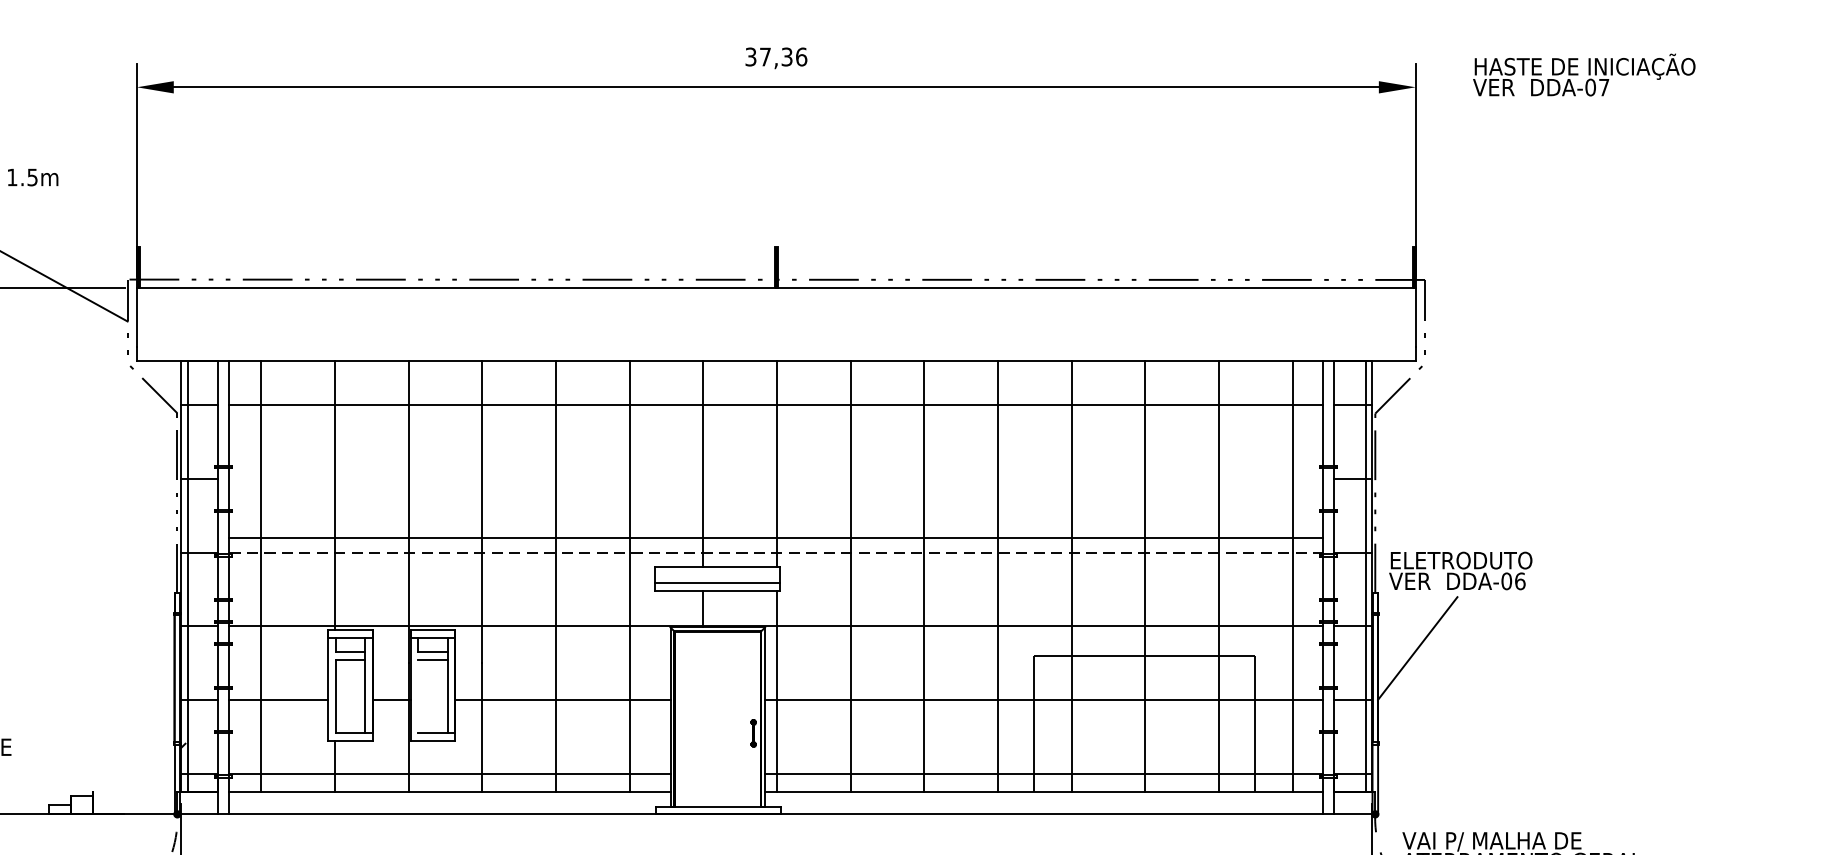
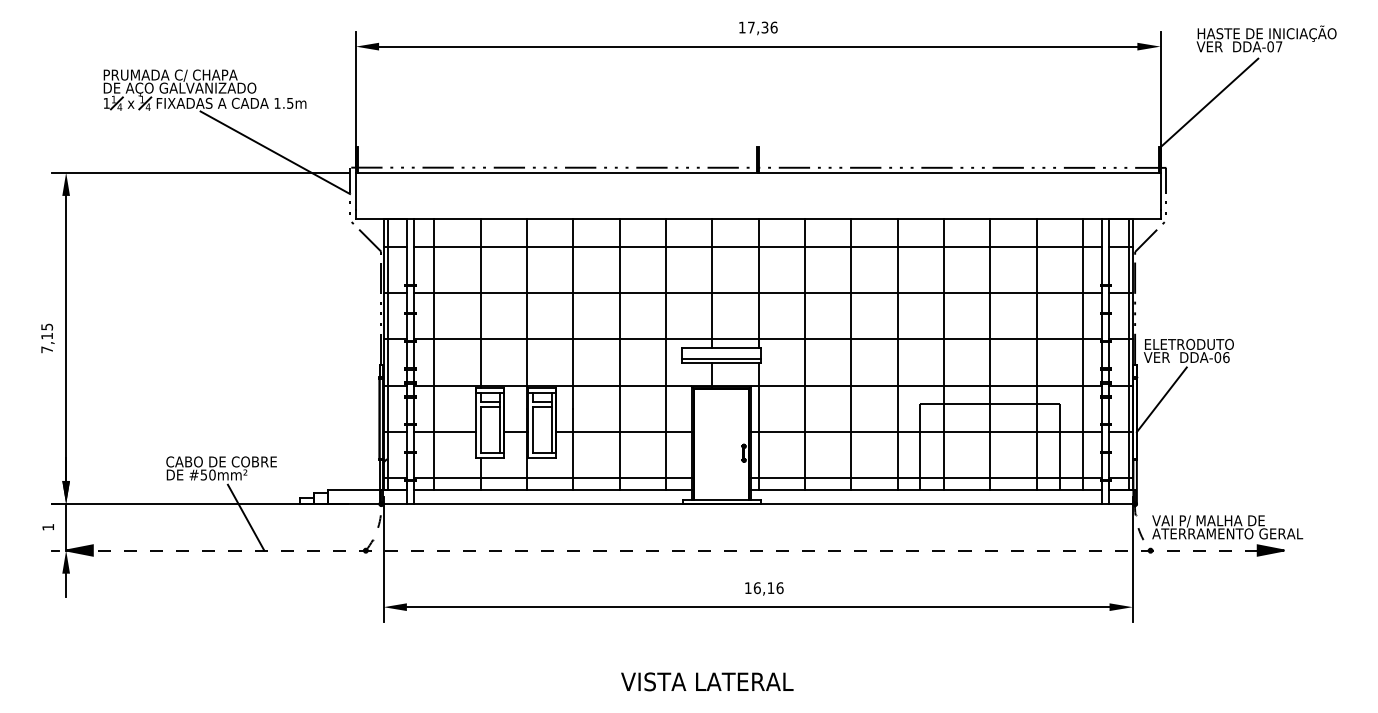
text: (749, 56) -> (741, 27), 37,36 -> 17,36
line: (1493, 176) -> (1209, 102), added
line: (776, 538) -> (758, 293), moved
line: (776, 552) -> (758, 339), dashed -> solid
line: (417, 695) -> (532, 429), added
line: (134, 792) -> (354, 490), added

